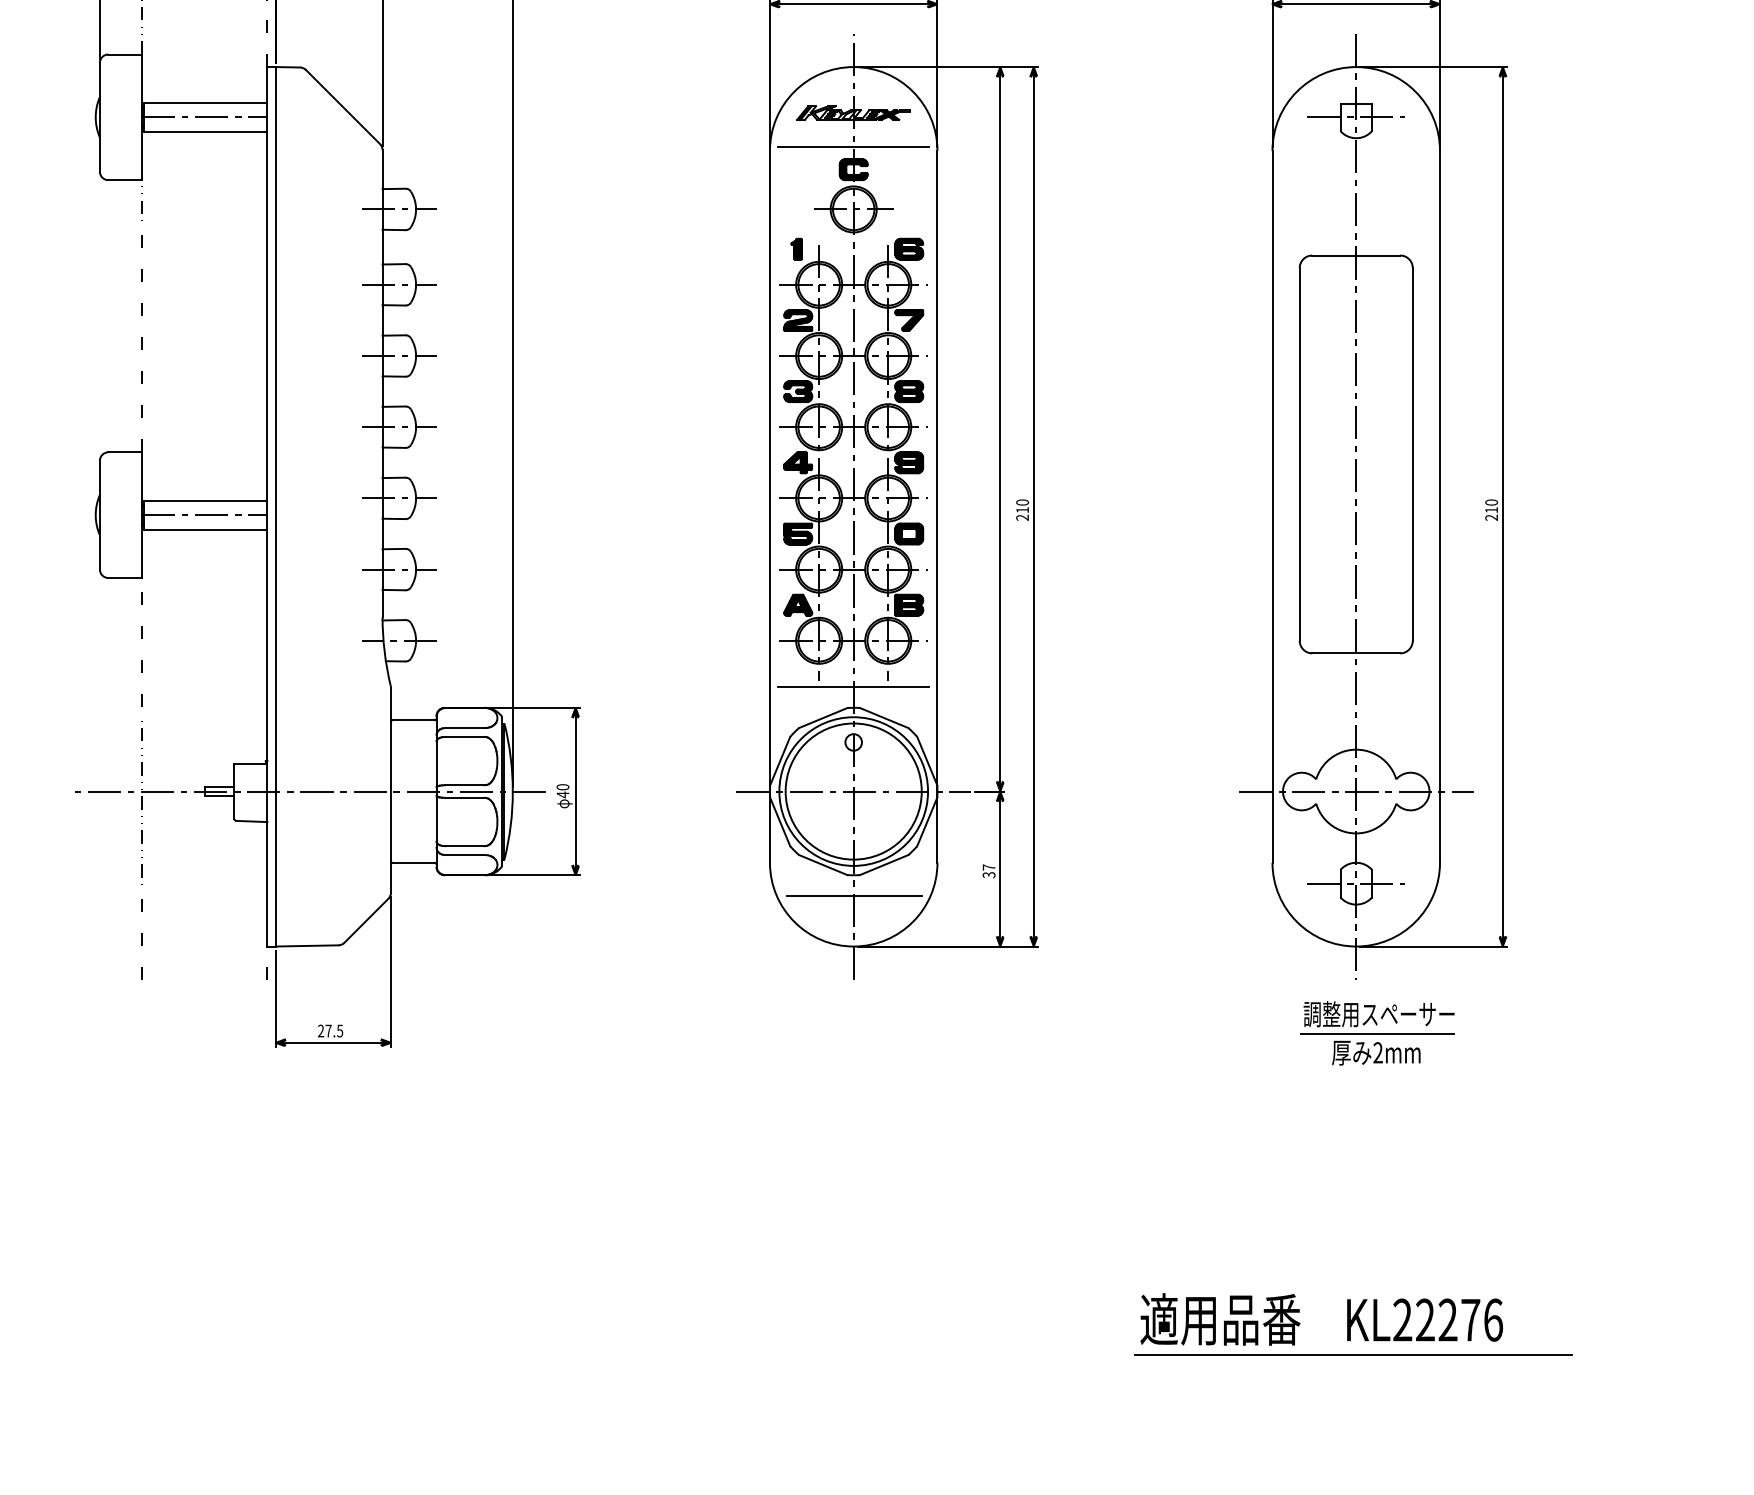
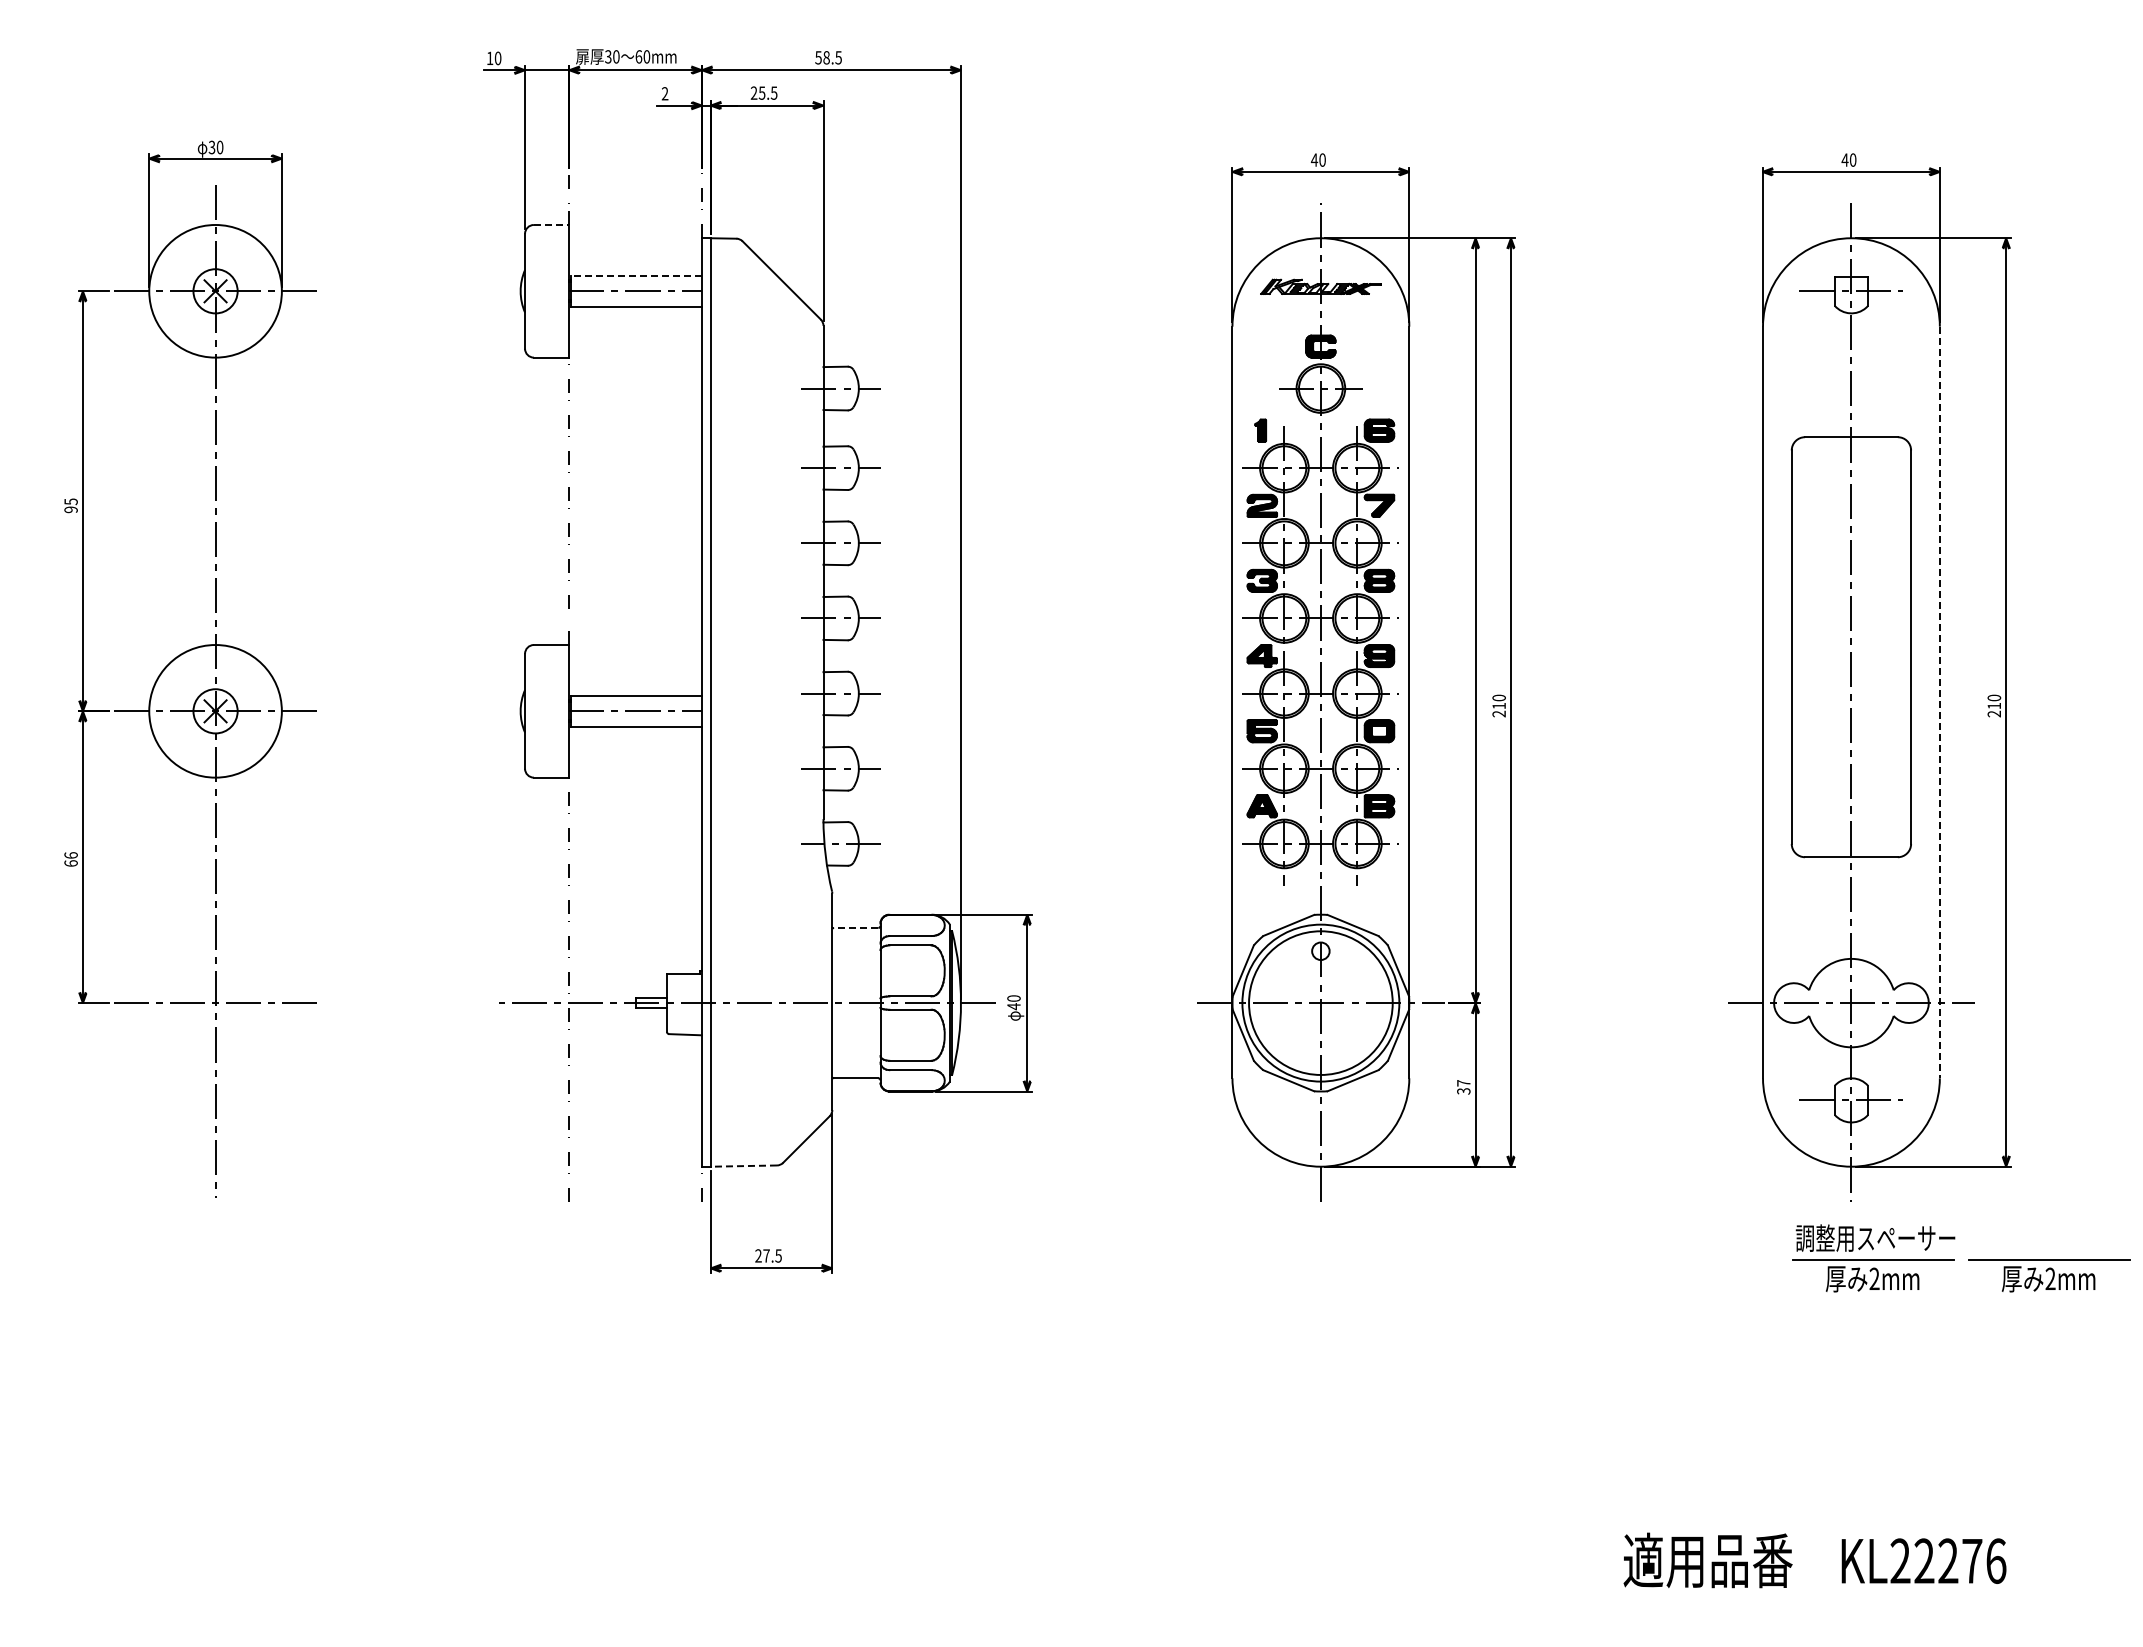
line: (124, 54) -> (551, 224), solid -> dashed
line: (205, 102) -> (636, 275), solid -> dashed
line: (853, 146) -> (1320, 322), removed
line: (1439, 506) -> (1939, 702), solid -> dashed
line: (853, 686) -> (1320, 892), removed
line: (412, 719) -> (855, 927), solid -> dashed
line: (854, 896) -> (1321, 1113), removed
line: (306, 946) -> (743, 1166), solid -> dashed
part: (1543, 1049) -> (2049, 1275), added
line: (1353, 1354) -> (1848, 1597), removed

